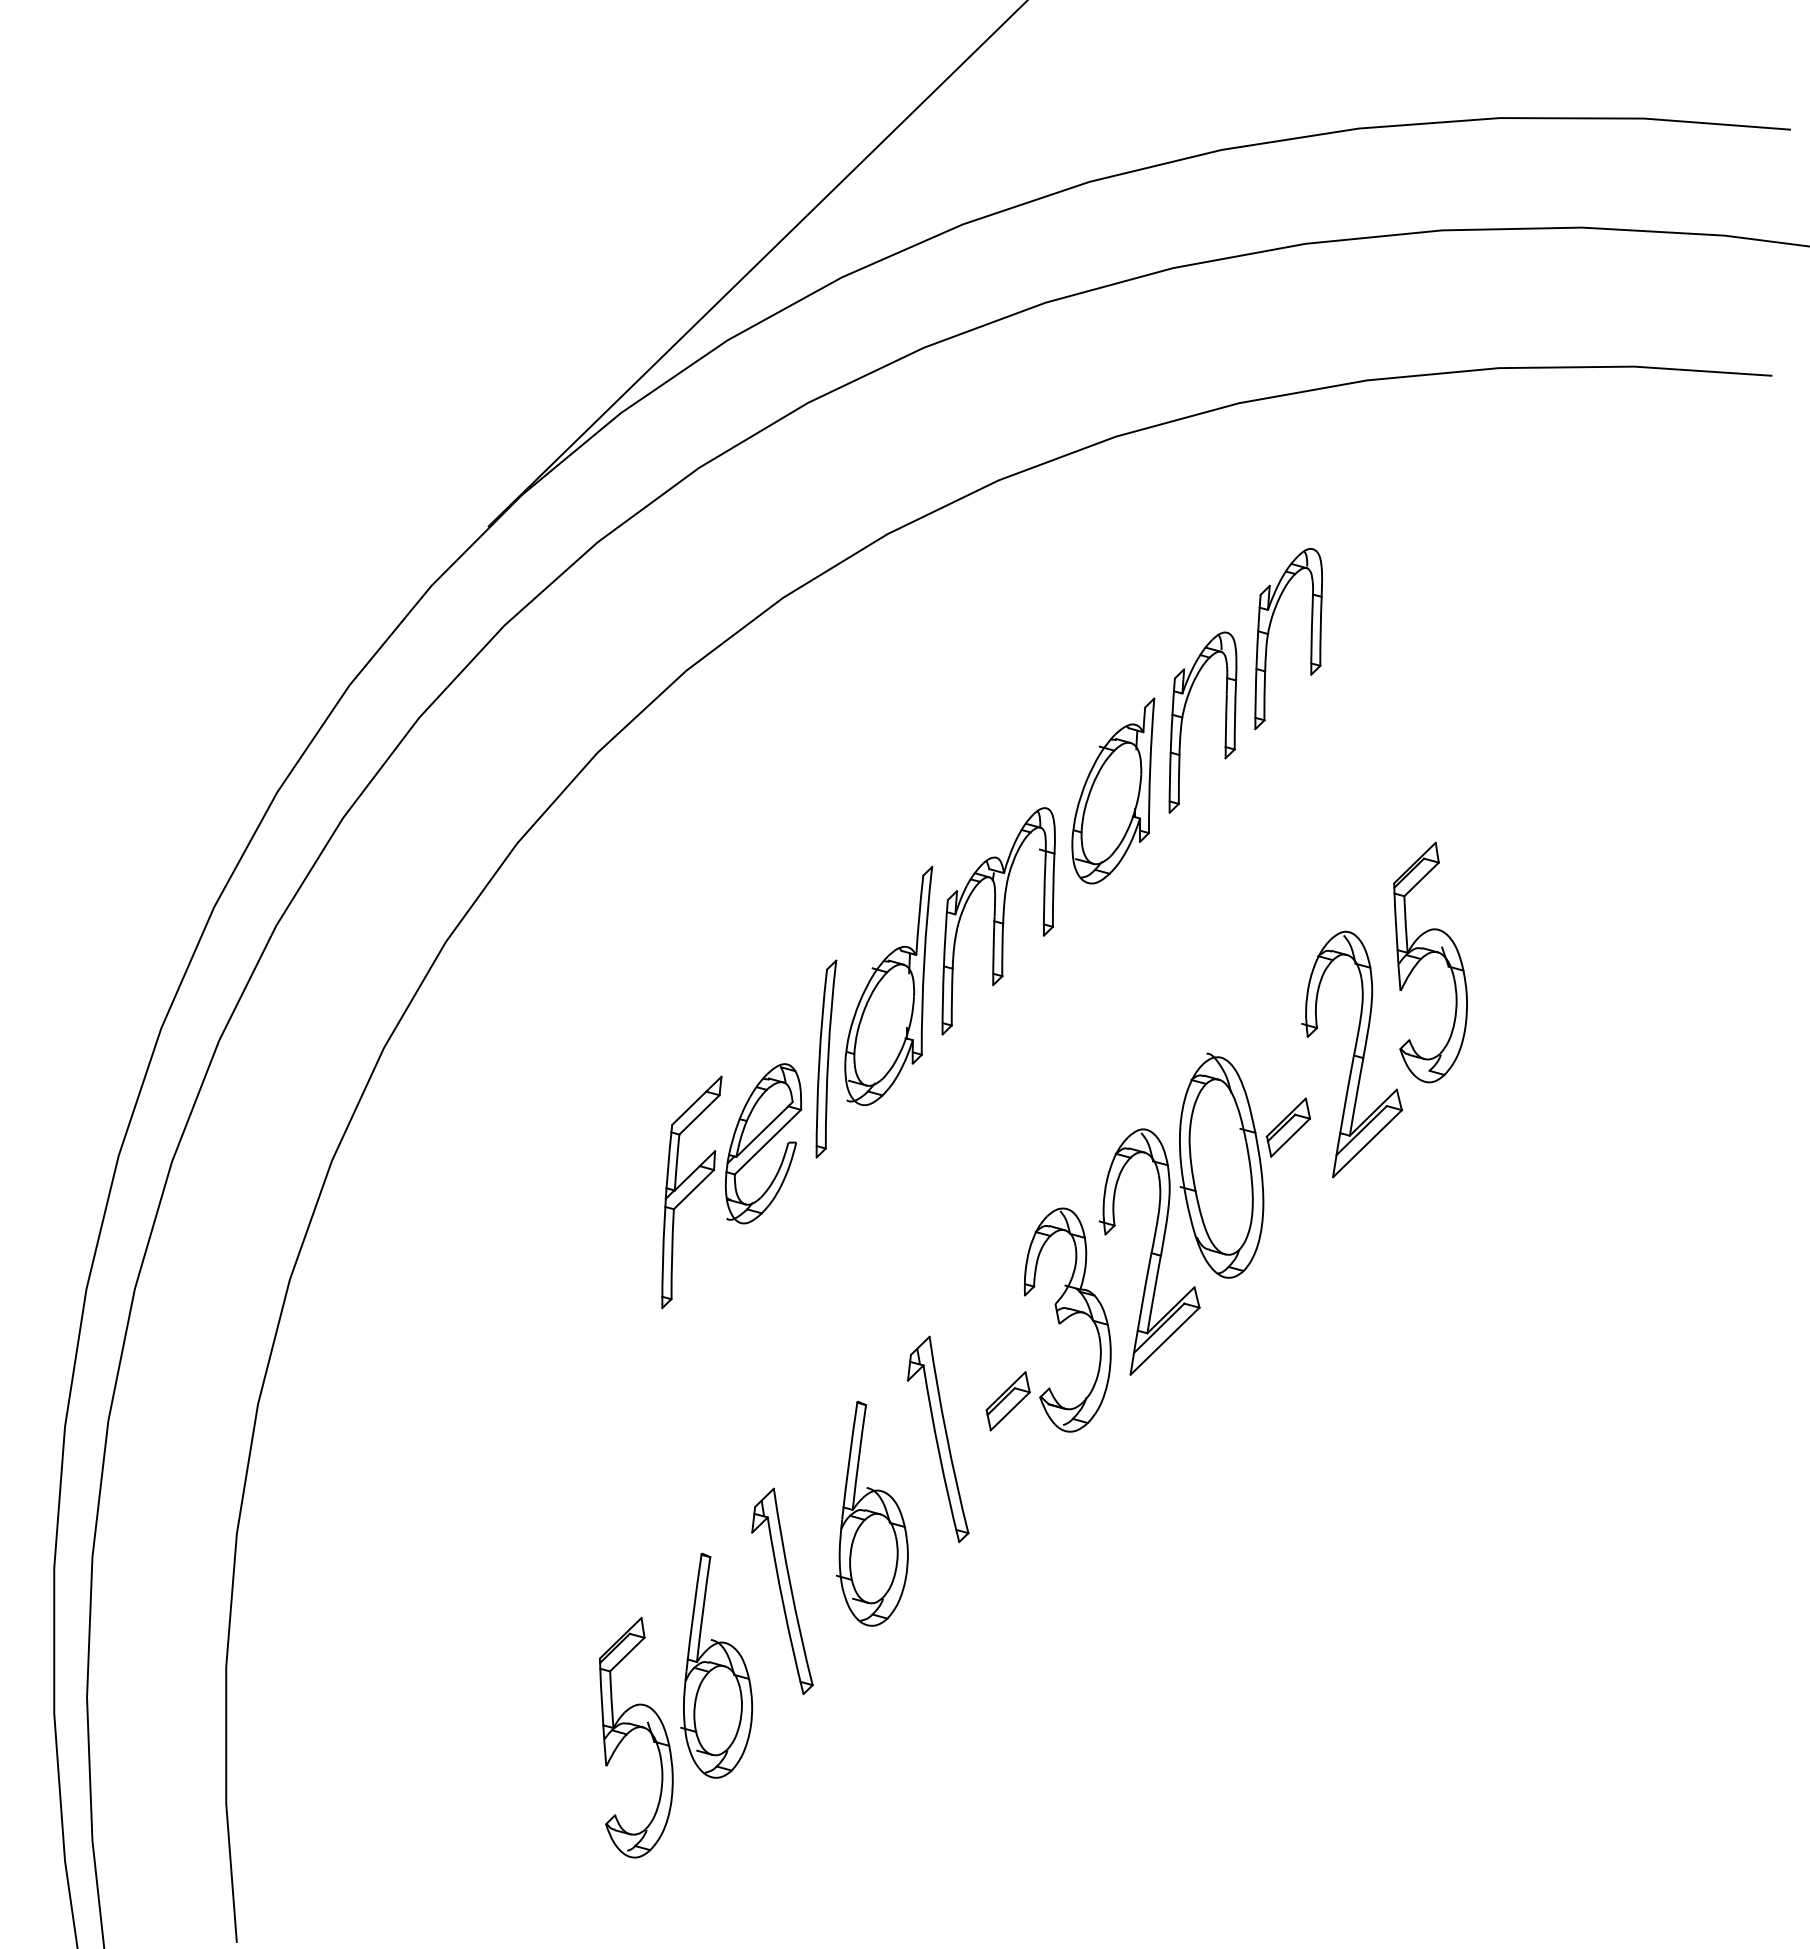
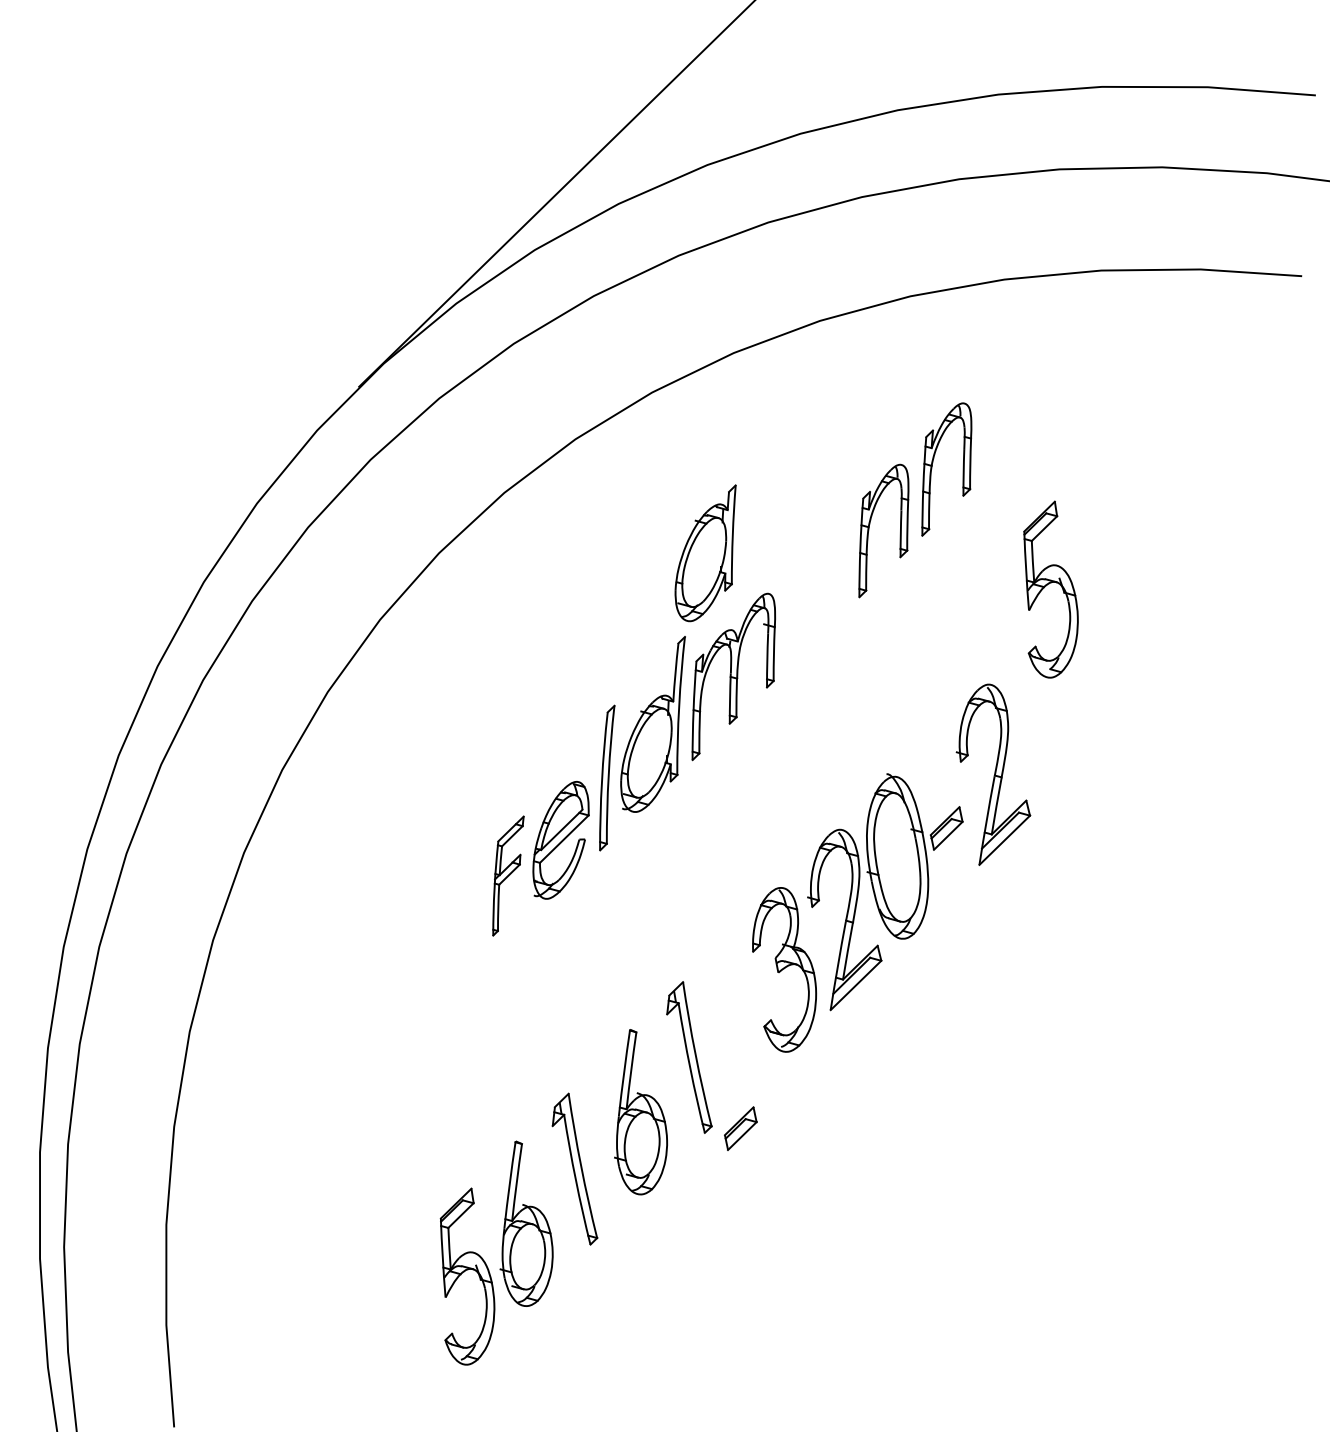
part: (1113, 790) -> (705, 552), moved
part: (1427, 955) -> (1048, 584), moved
part: (691, 1192) -> (508, 876), size x0.7
part: (1007, 1401) -> (740, 1128), moved

